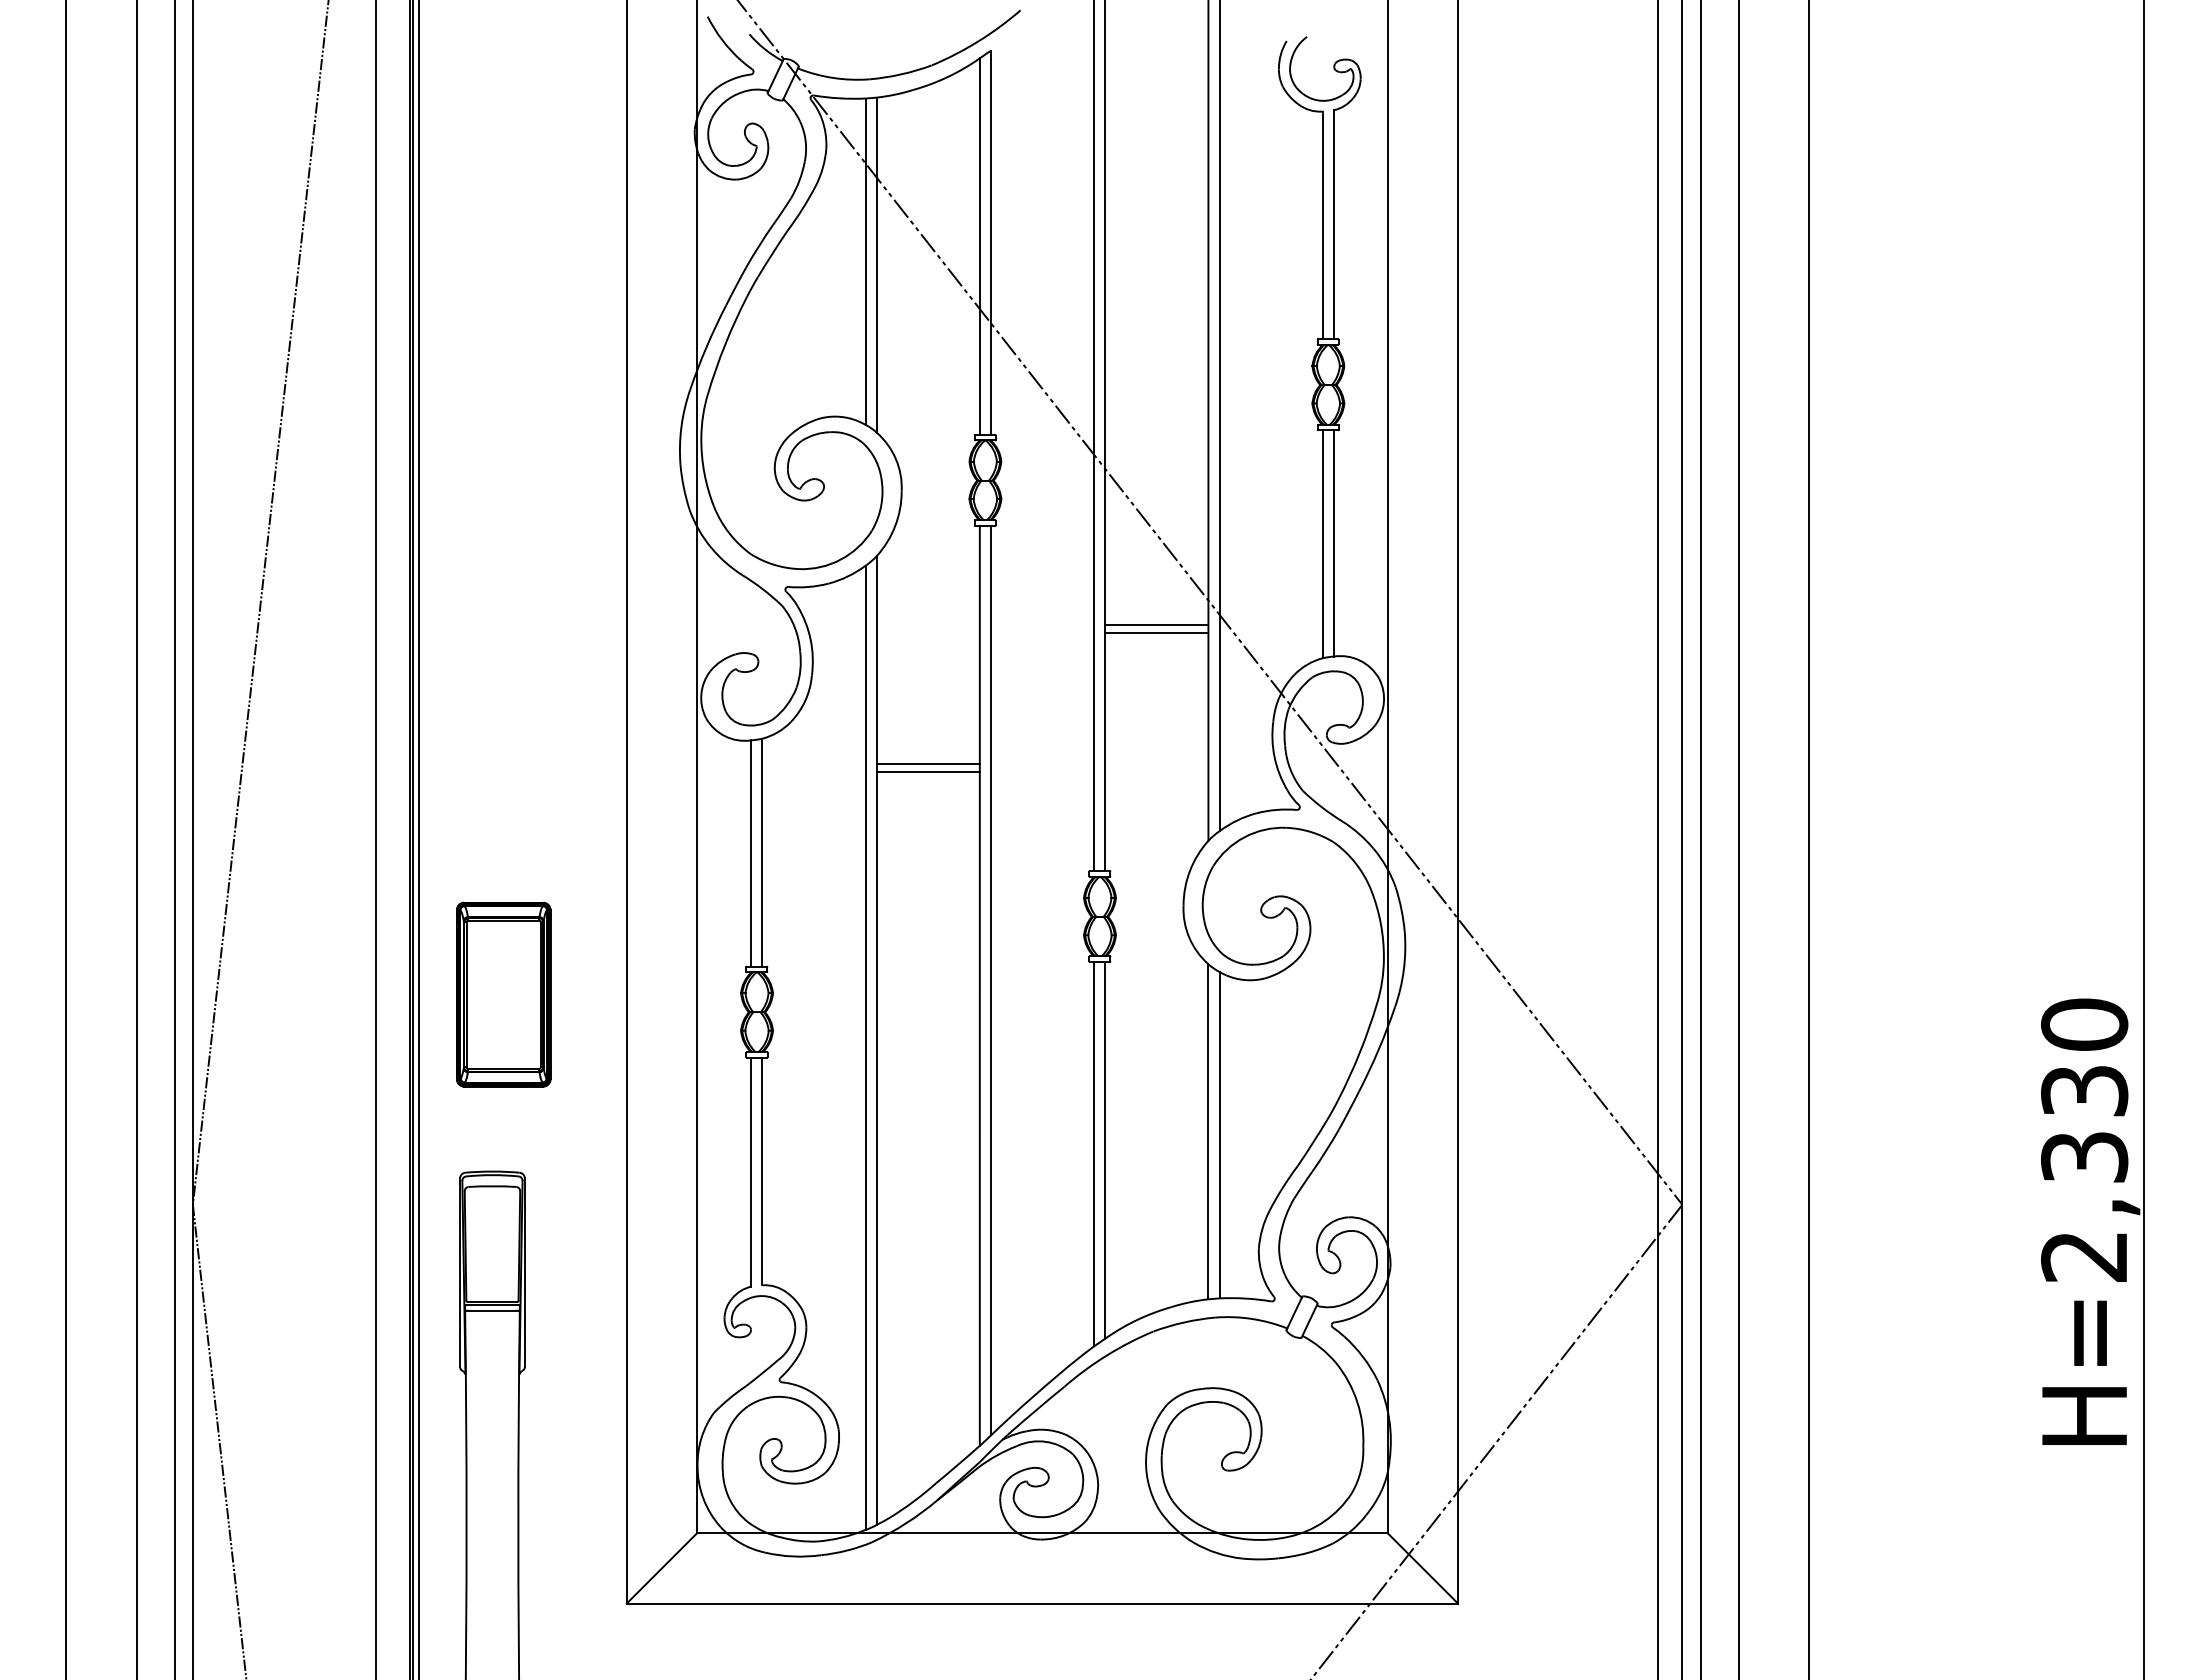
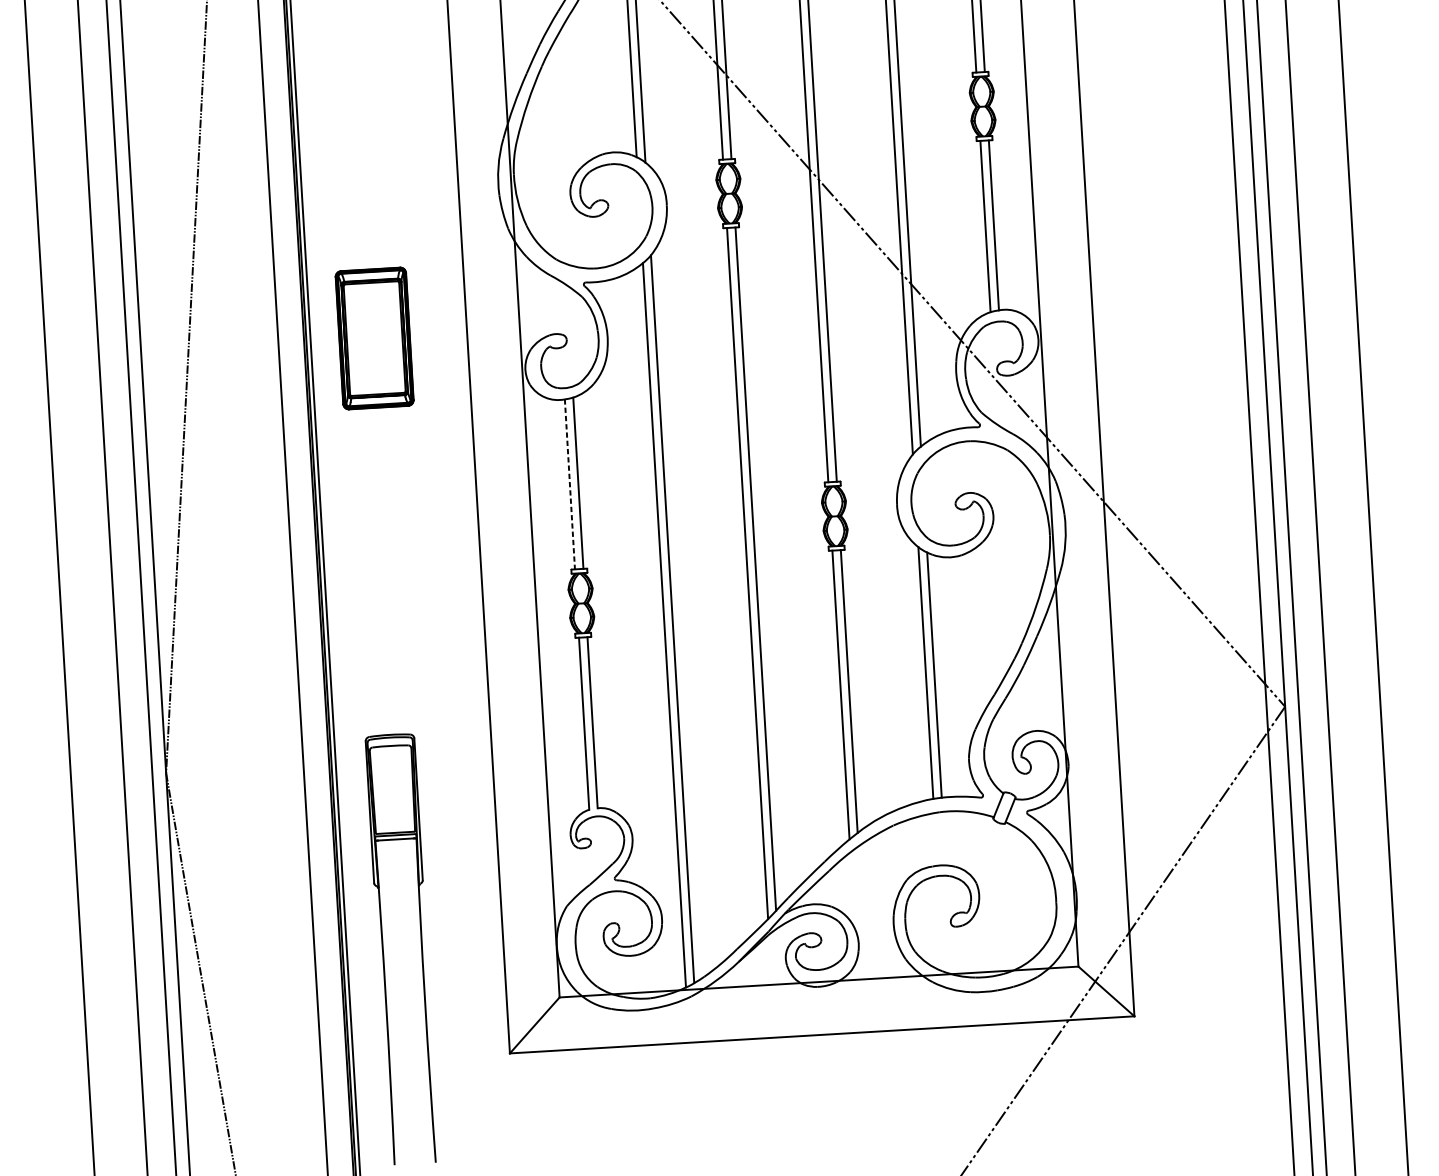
line: (1156, 624) -> (864, 294), removed
line: (1156, 633) -> (864, 301), removed
line: (927, 763) -> (698, 408), removed
line: (927, 772) -> (698, 415), removed
line: (751, 854) -> (570, 485), solid -> dashed
part: (503, 994) -> (374, 338), moved

